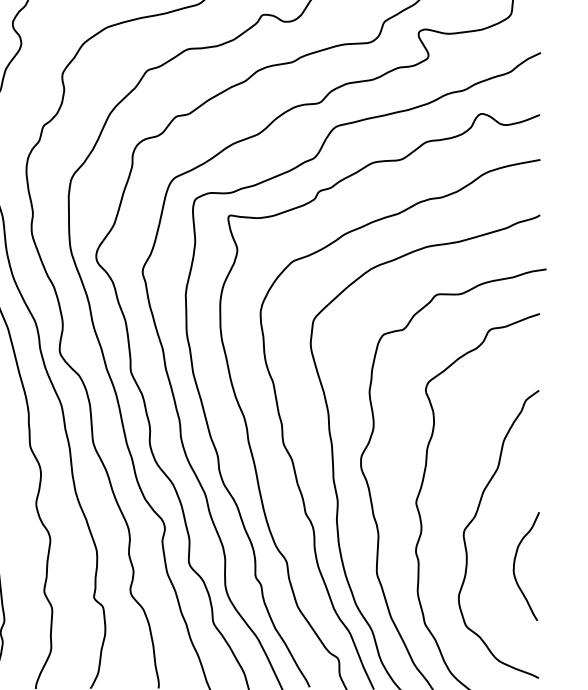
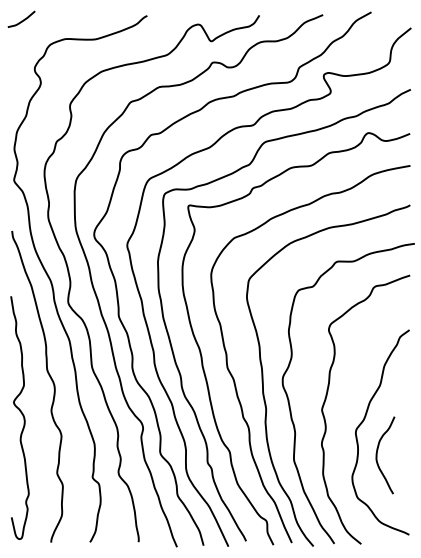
curve: (515, 566) -> (377, 455), moved

